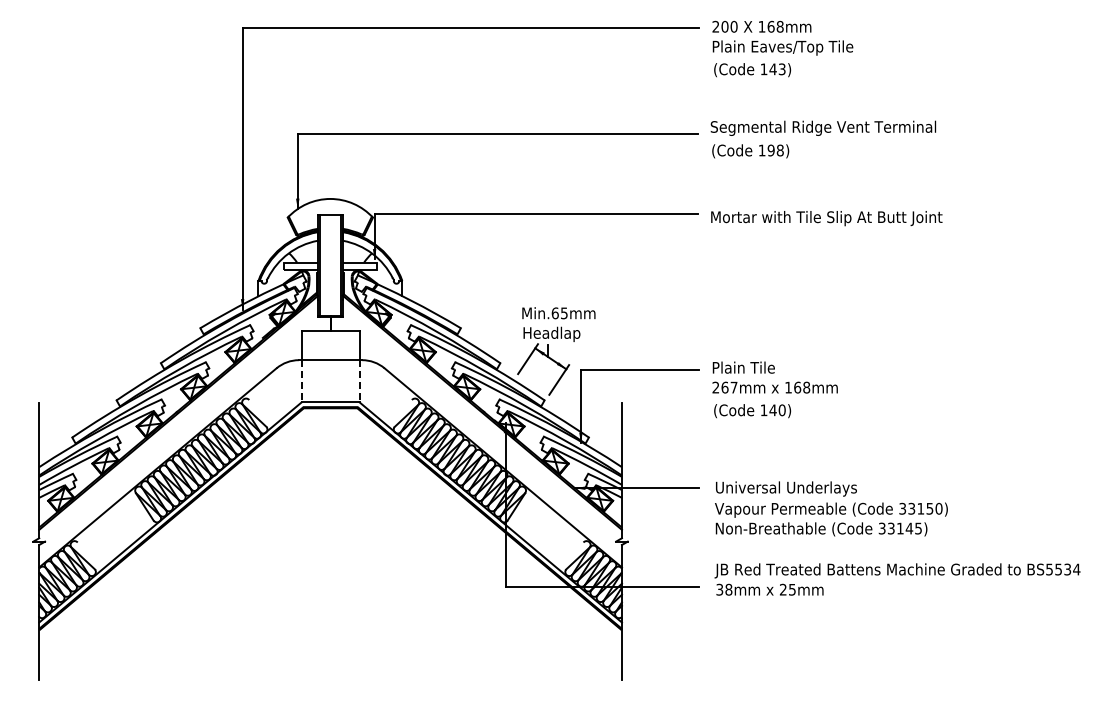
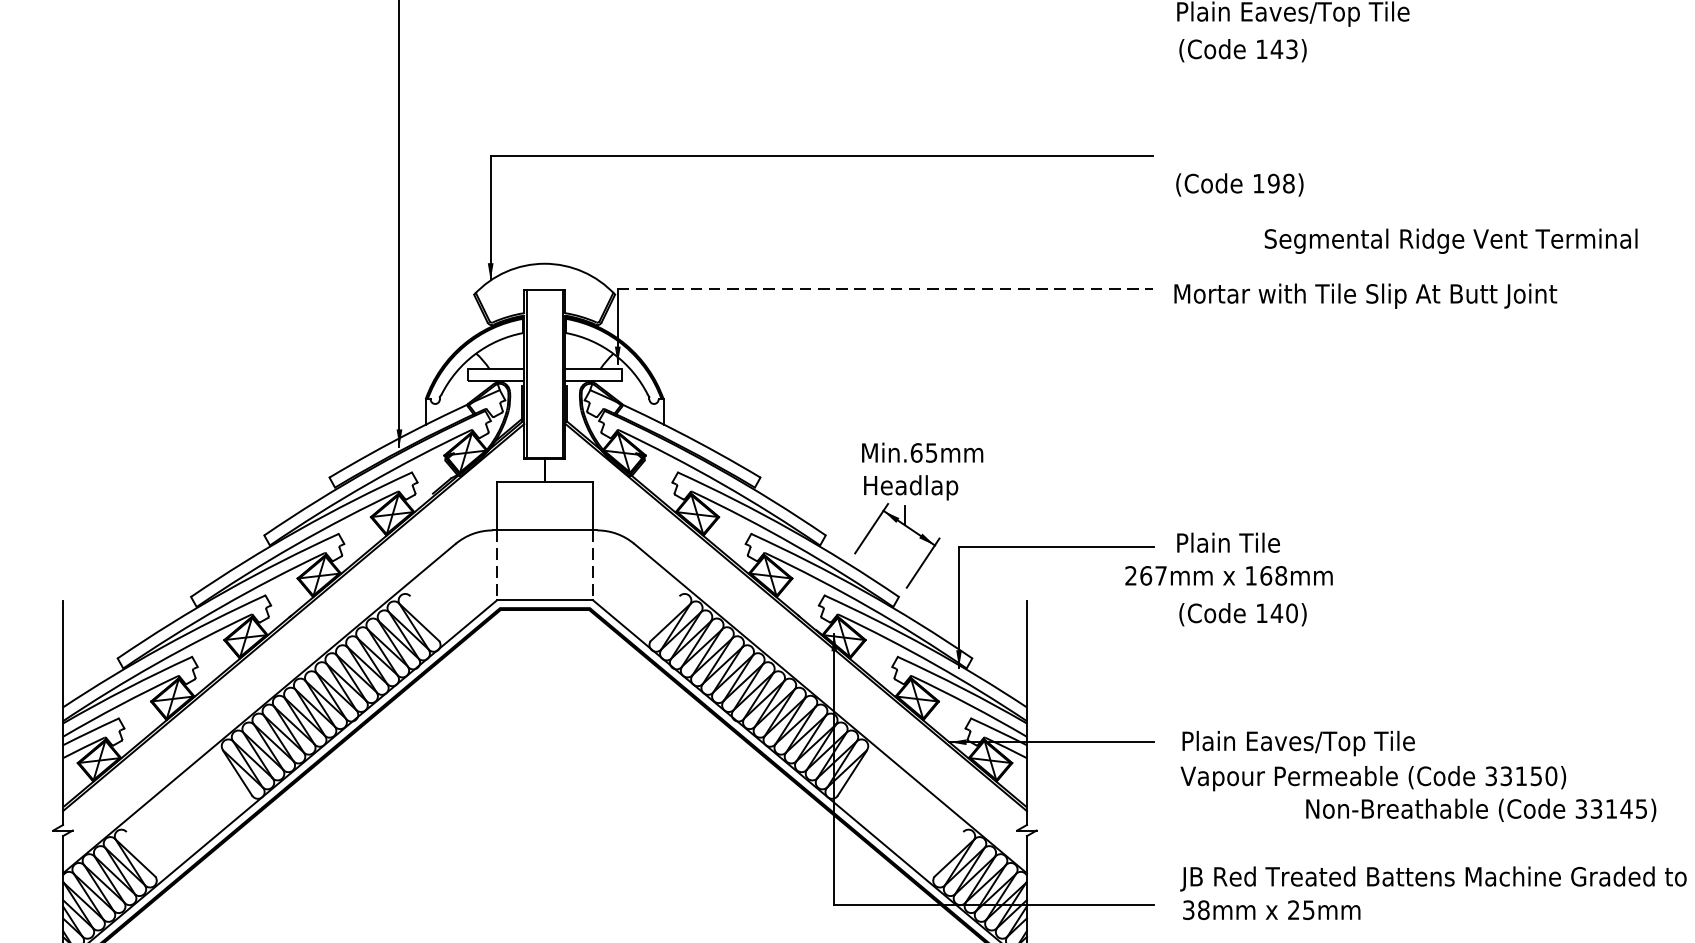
text: (823, 127) -> (1451, 239), moved
line: (536, 214) -> (885, 289), solid -> dashed
text: (774, 387) -> (1227, 575), moved
text: (786, 488) -> (1299, 742), Universal Underlays -> Plain Eaves/Top Tile
text: (821, 529) -> (1481, 810), moved

